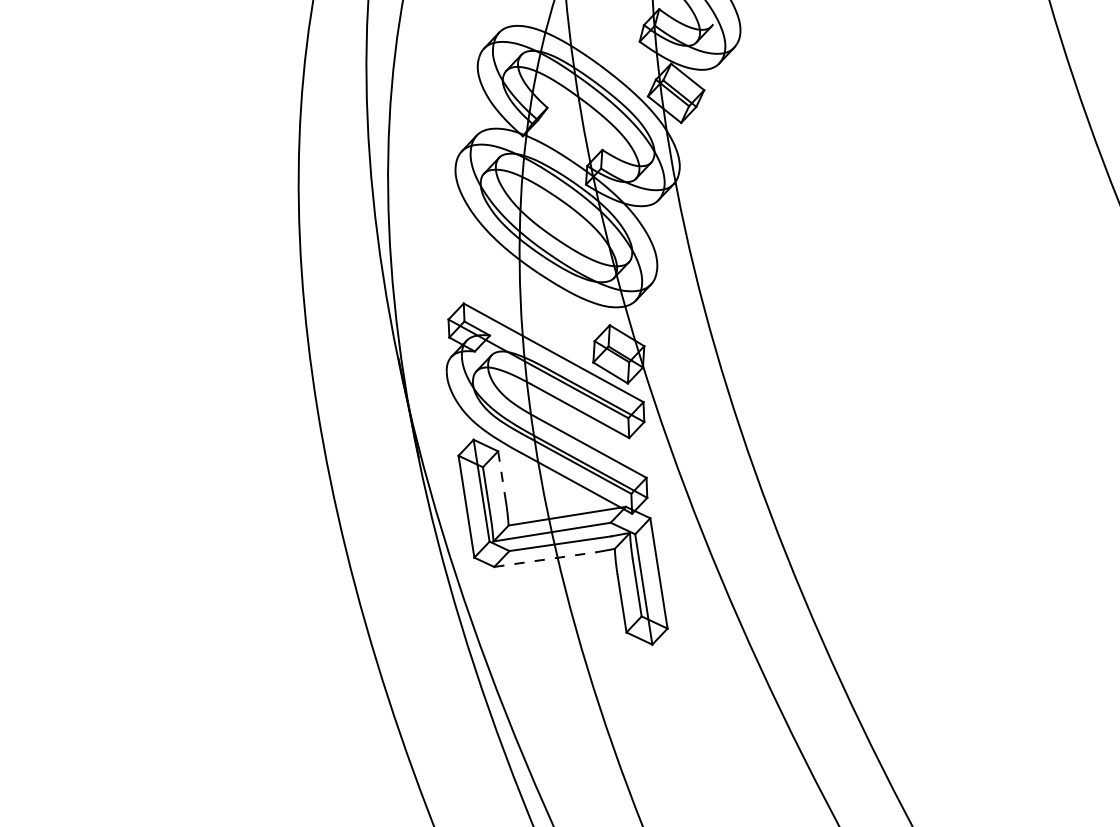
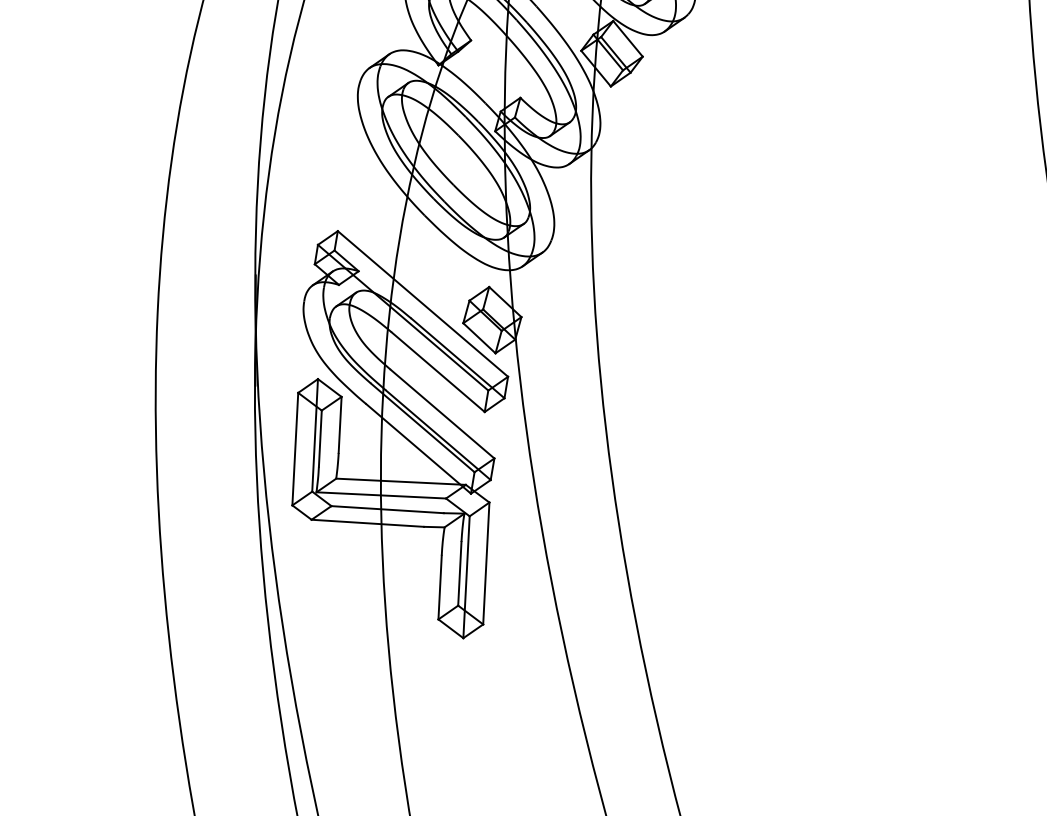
line: (502, 476) -> (340, 424), dashed -> solid
line: (545, 559) -> (368, 523), dashed -> solid

